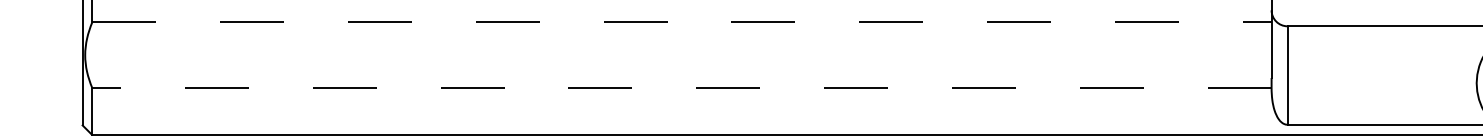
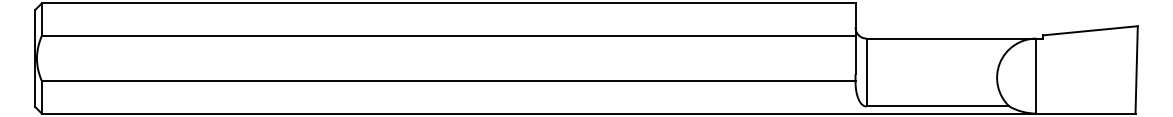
line: (681, 21) -> (448, 35), dashed -> solid
line: (681, 88) -> (448, 81), dashed -> solid

